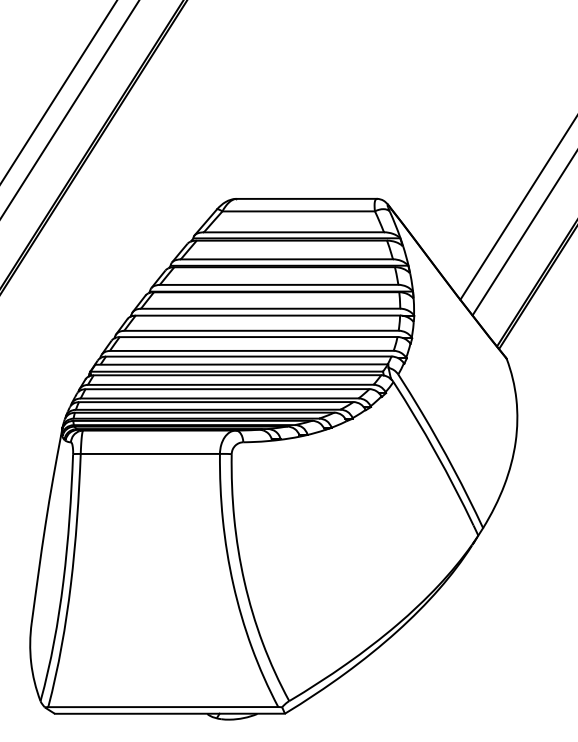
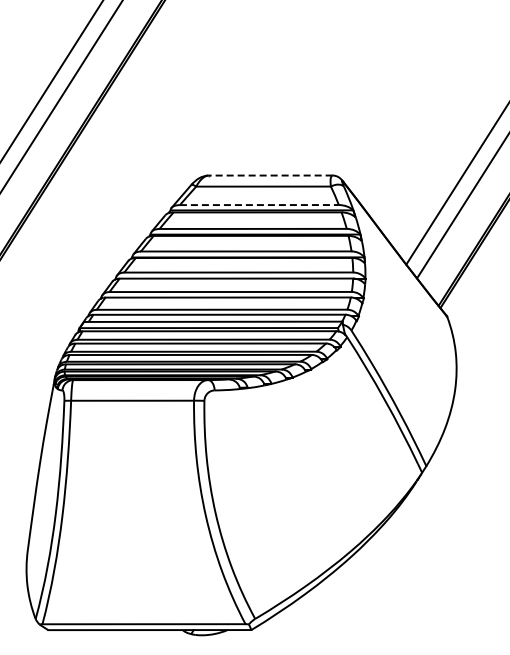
line: (306, 198) -> (270, 175), solid -> dashed
line: (294, 232) -> (259, 205), solid -> dashed

